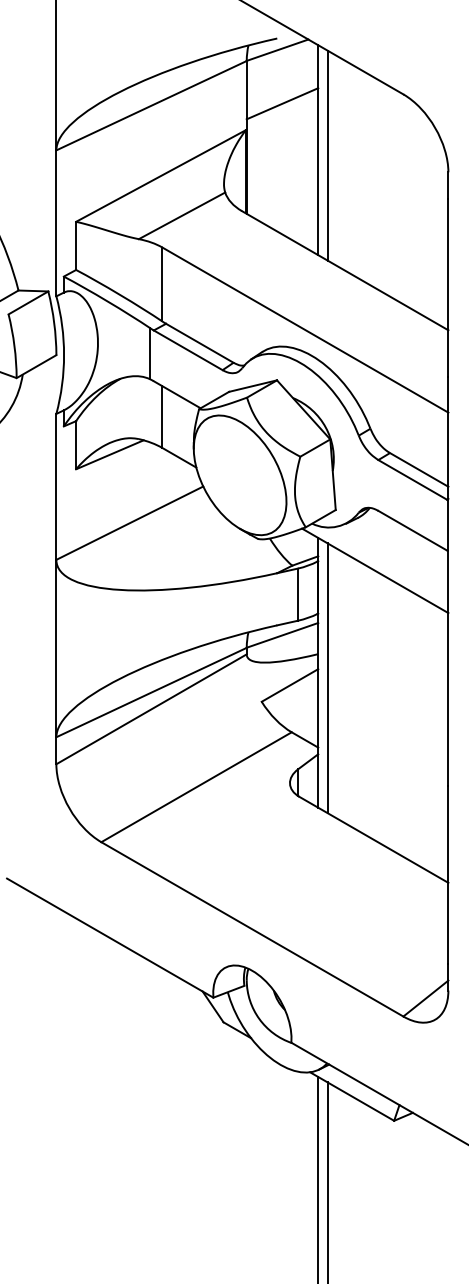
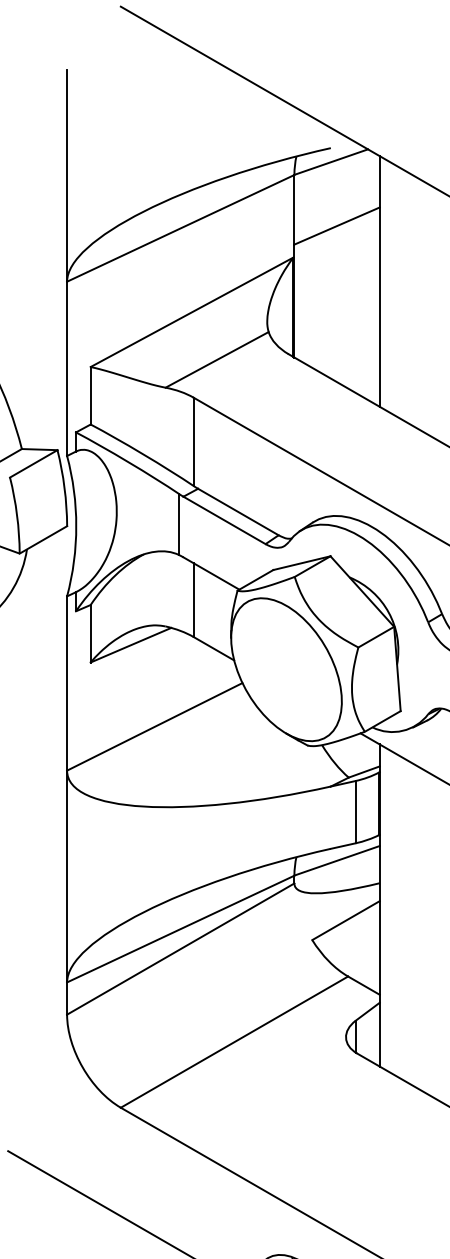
line: (327, 155) -> (390, 287), removed
line: (327, 678) -> (390, 912), removed

